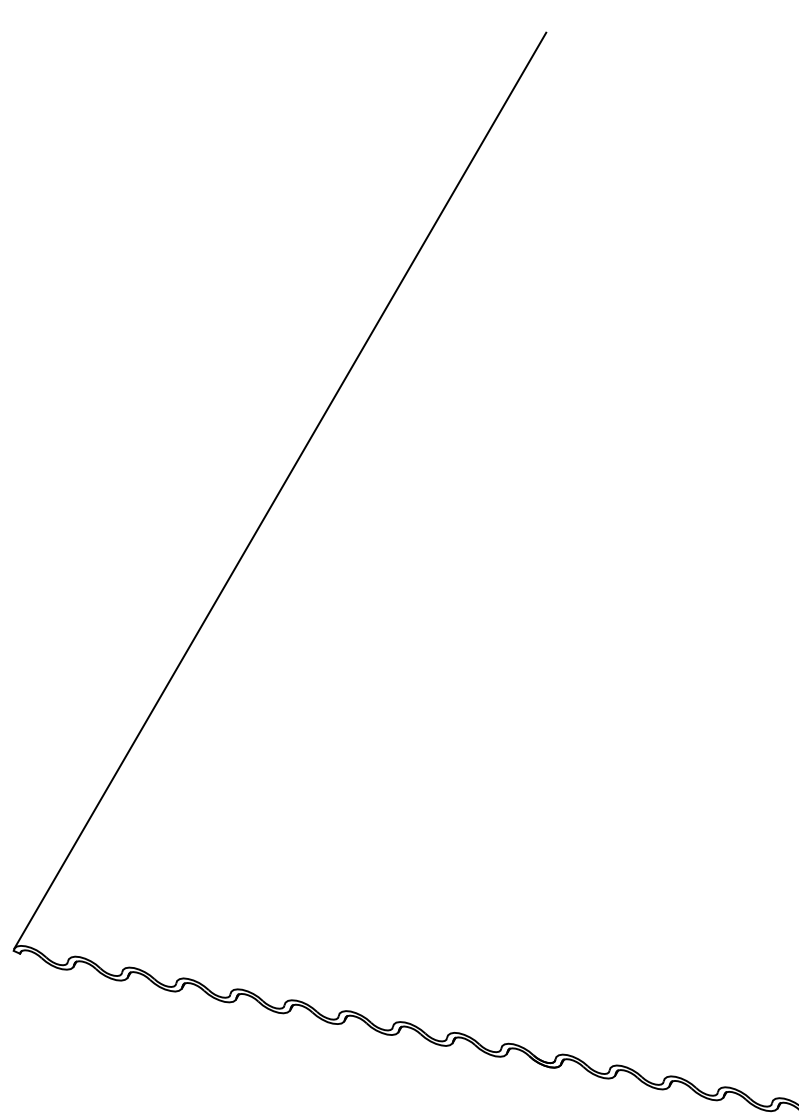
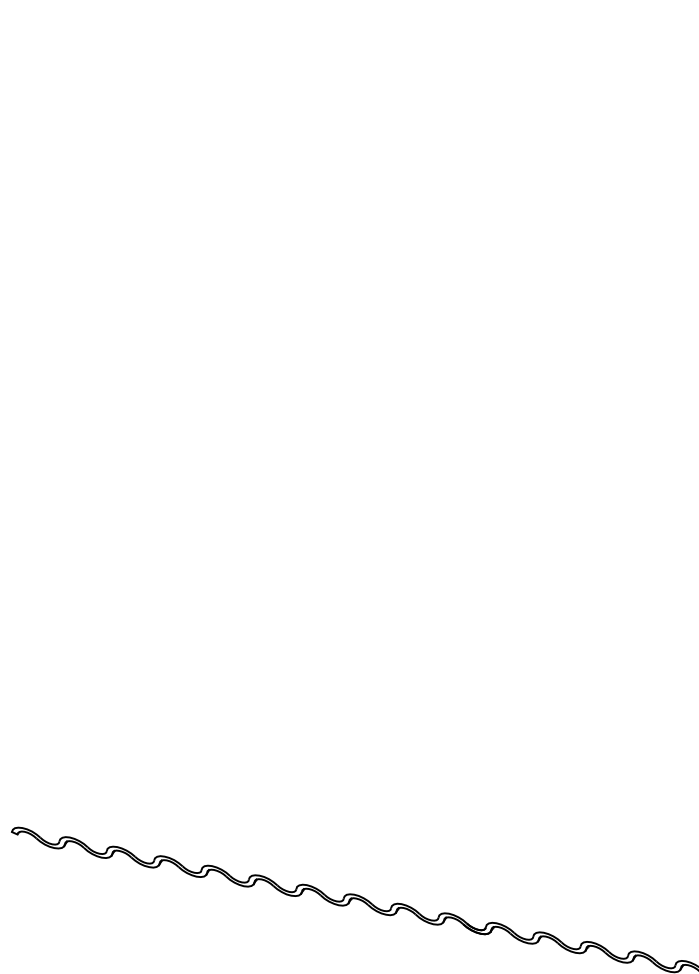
line: (279, 490) -> (244, 429), removed

